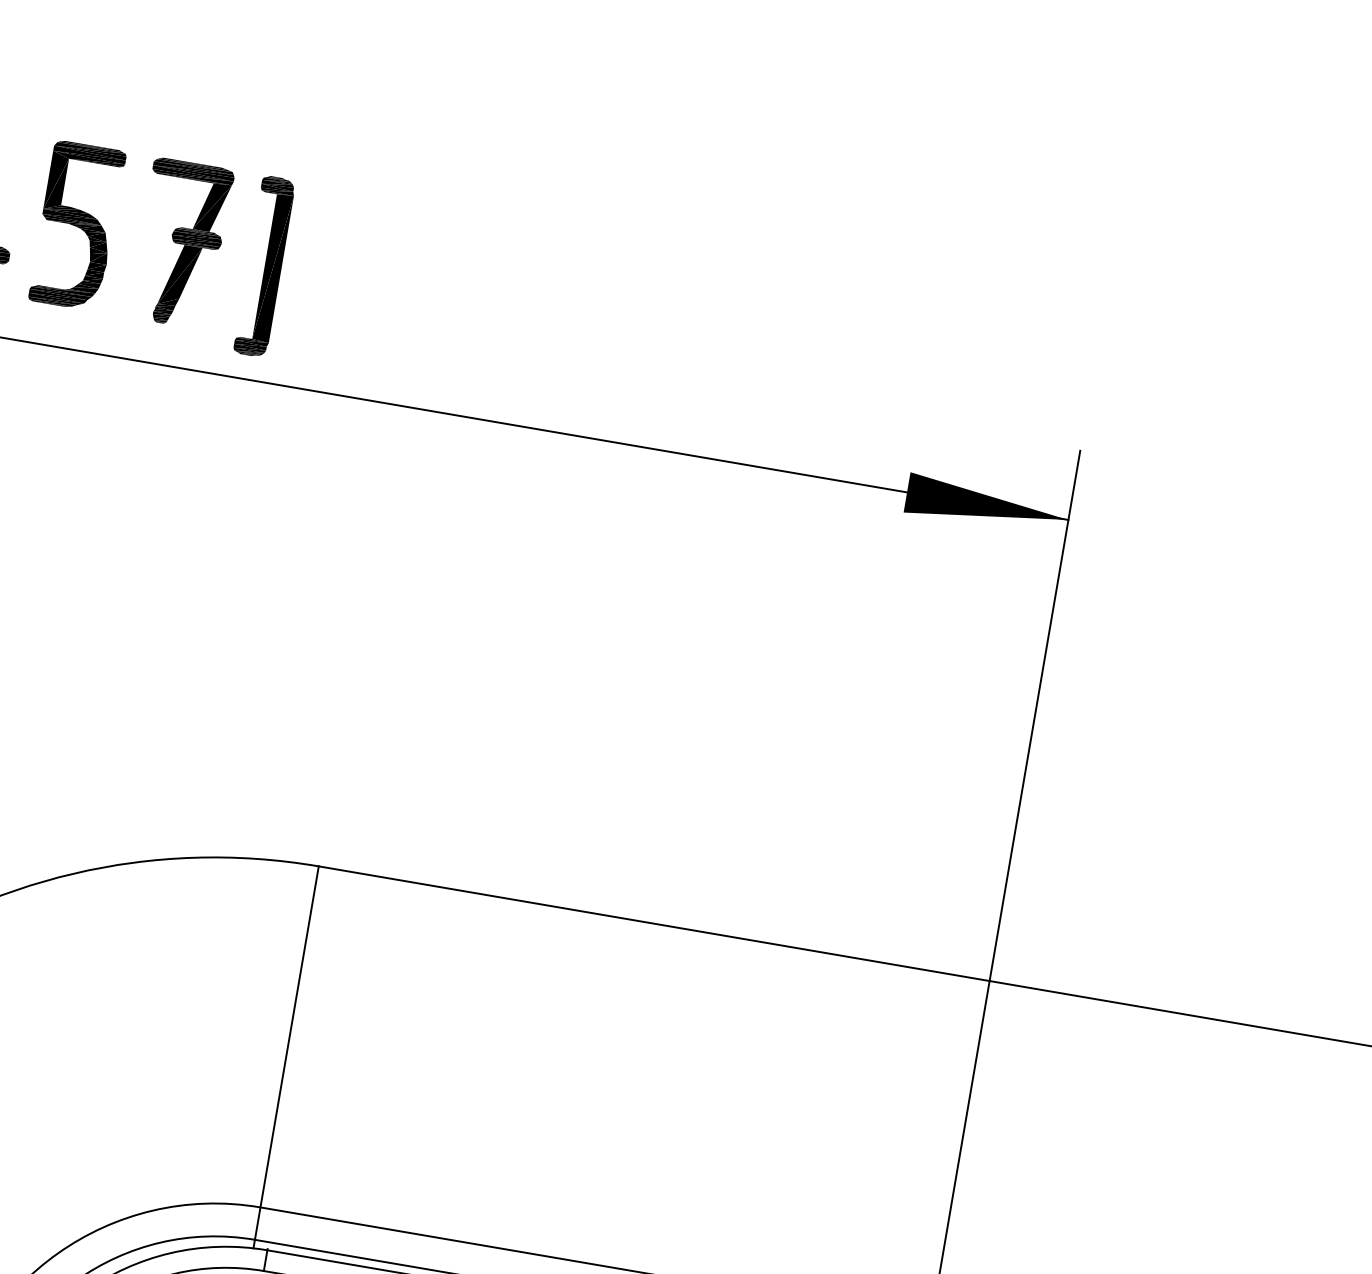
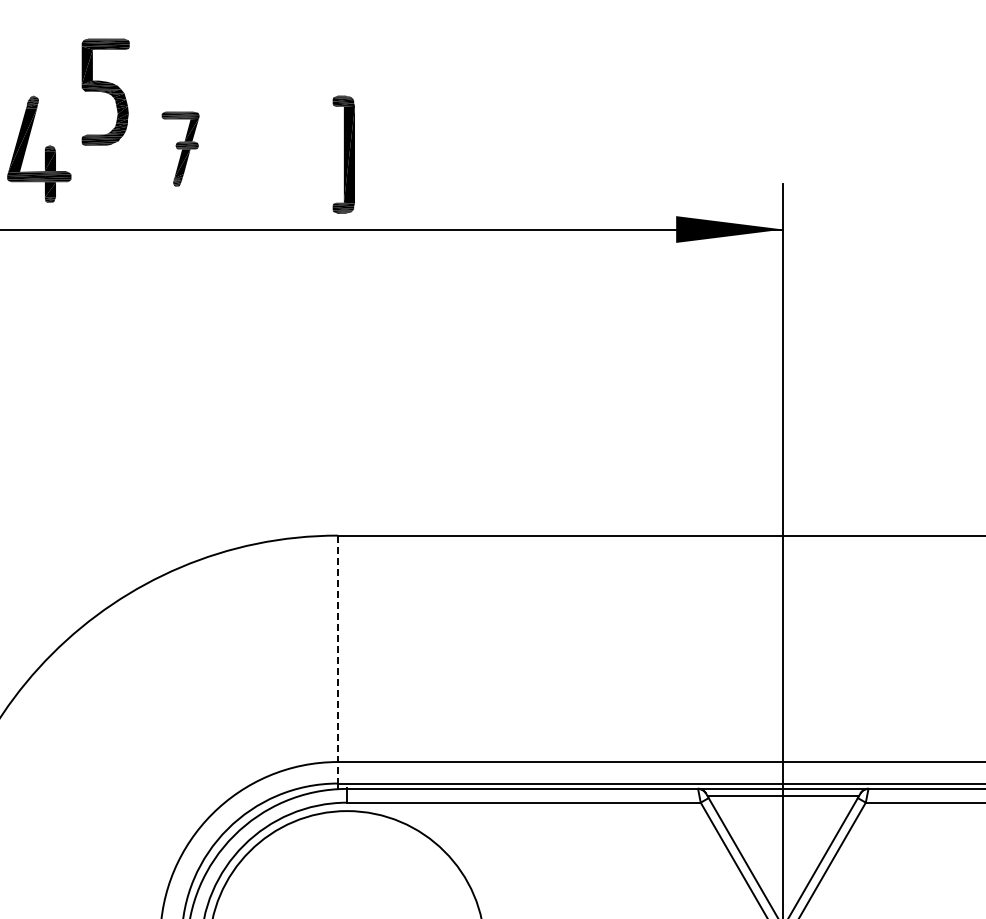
part: (77, 224) -> (105, 91), moved
part: (181, 242) -> (180, 148), size x0.7
part: (264, 266) -> (343, 154), moved
line: (286, 1052) -> (337, 659), solid -> dashed

